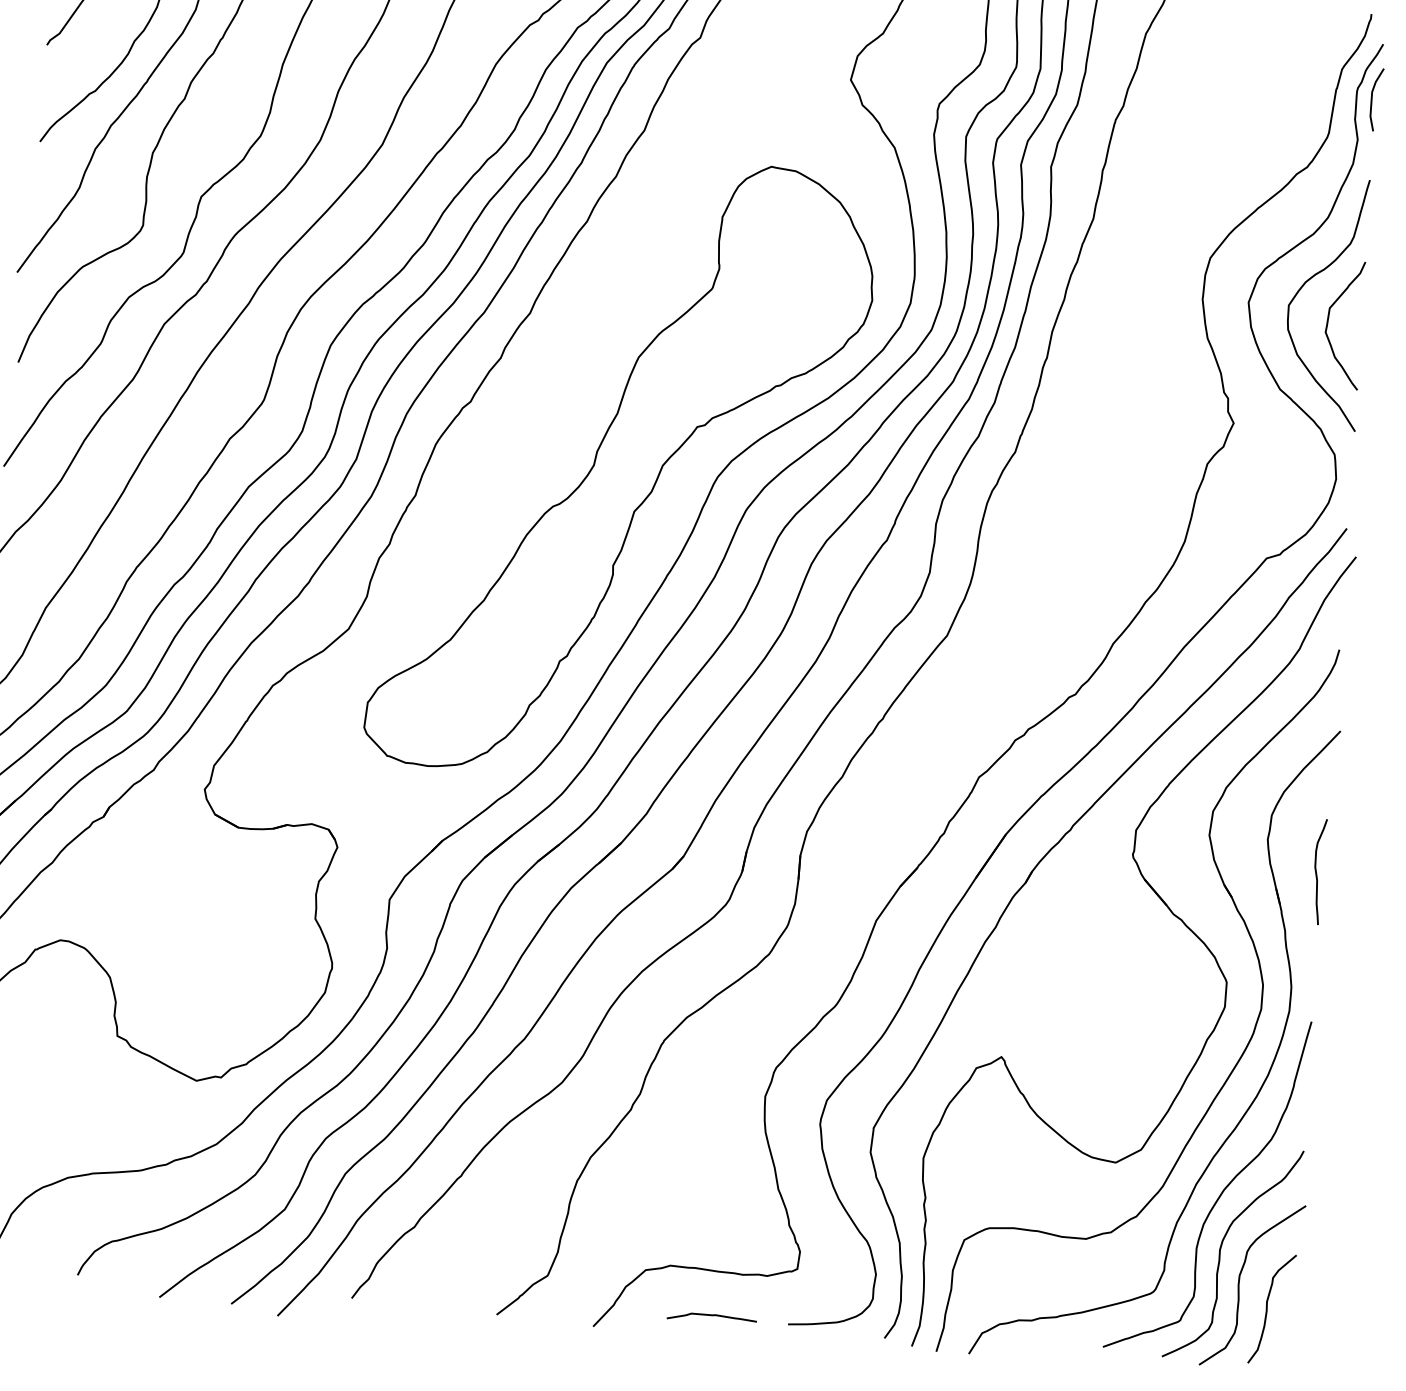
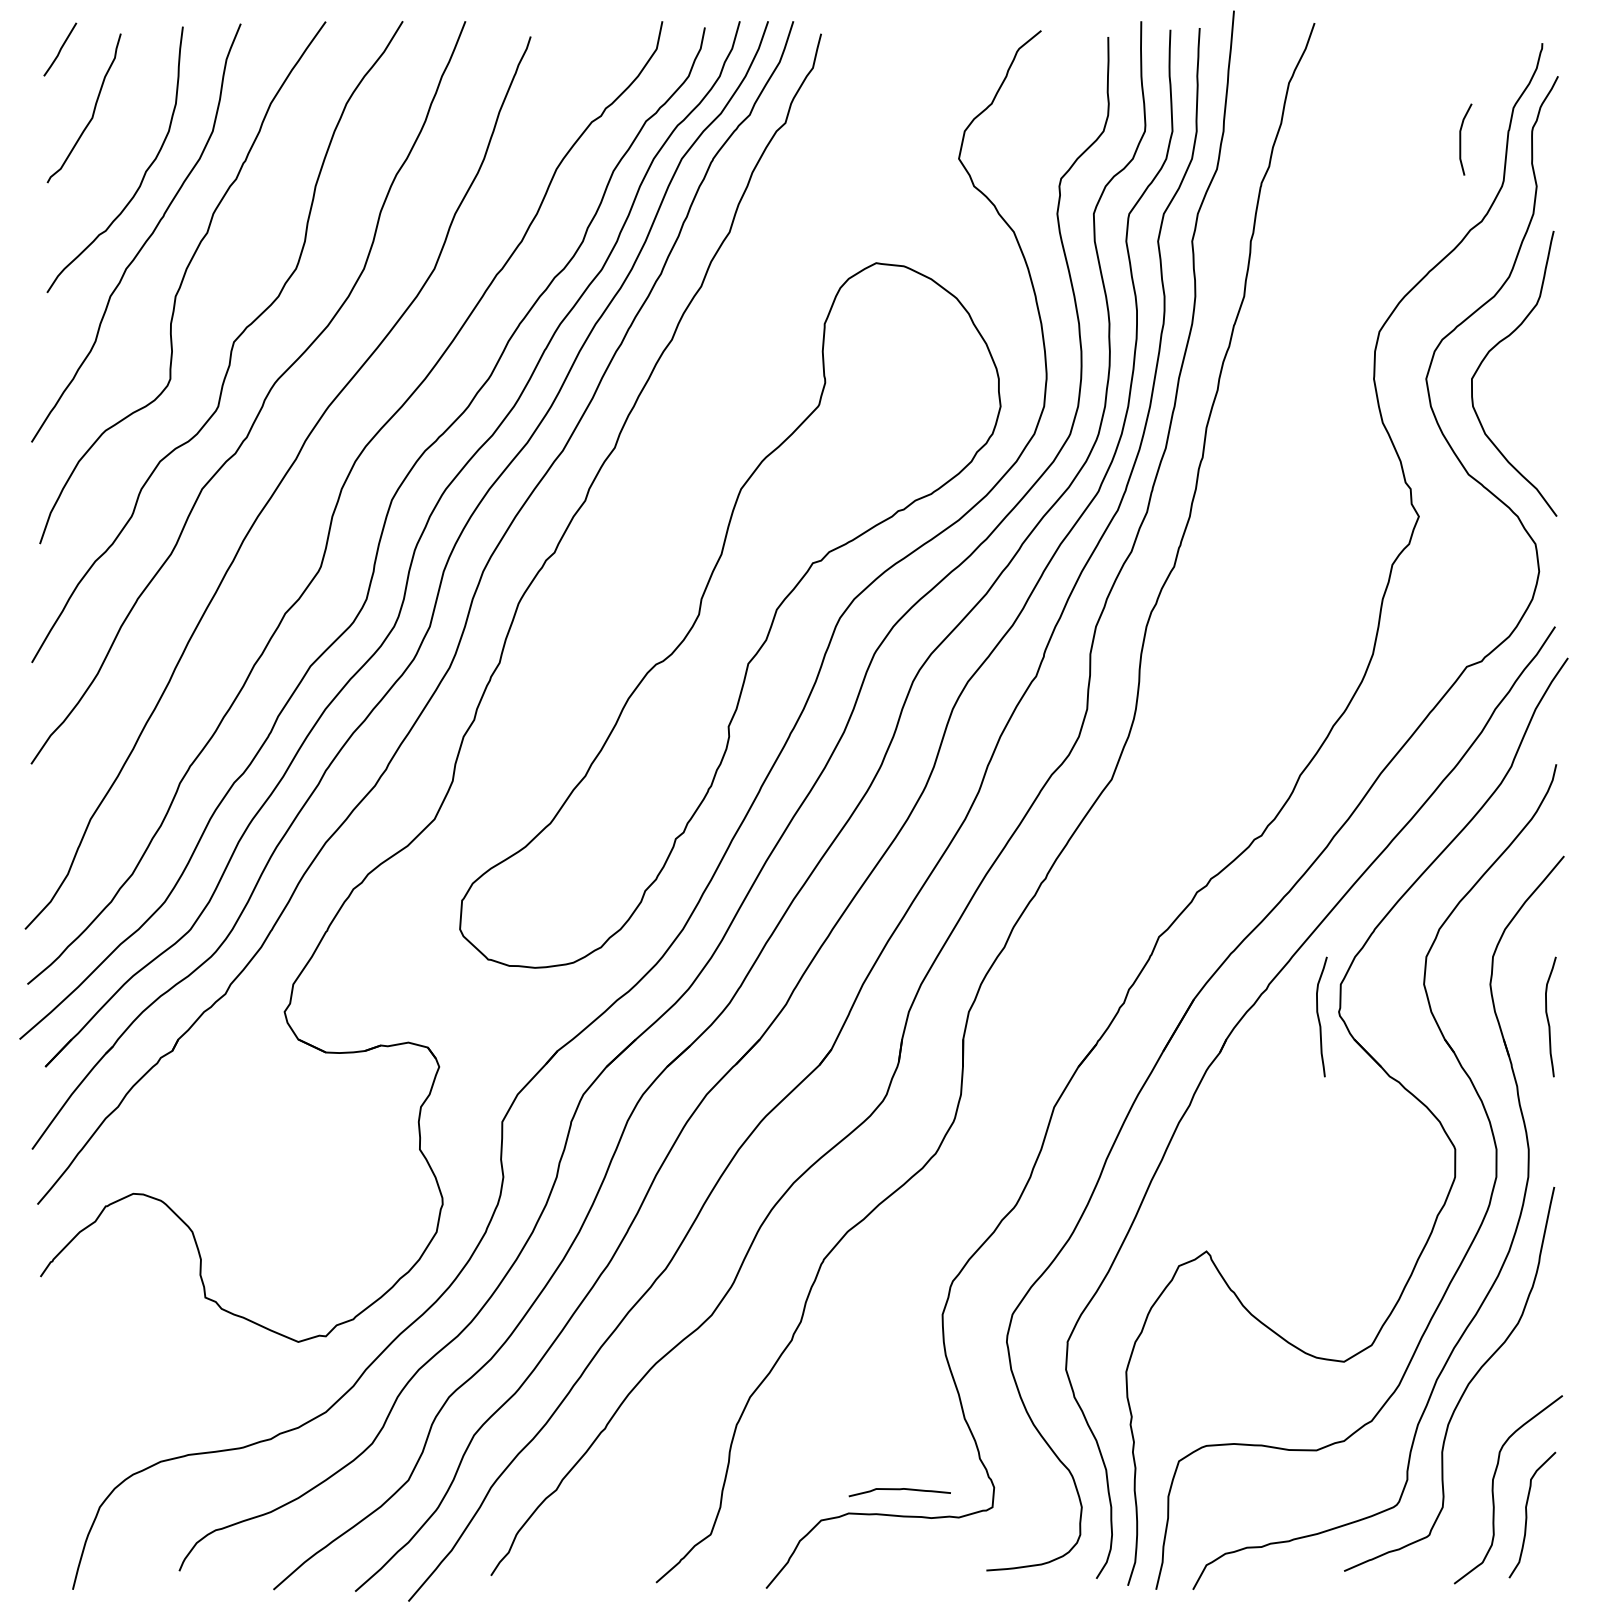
line: (1372, 99) -> (1461, 139), moved
curve: (1328, 321) -> (1518, 393), removed
curve: (1115, 857) -> (1319, 1016), added
curve: (1221, 1248) -> (1470, 1450), removed
curve: (711, 1316) -> (899, 1490), moved

